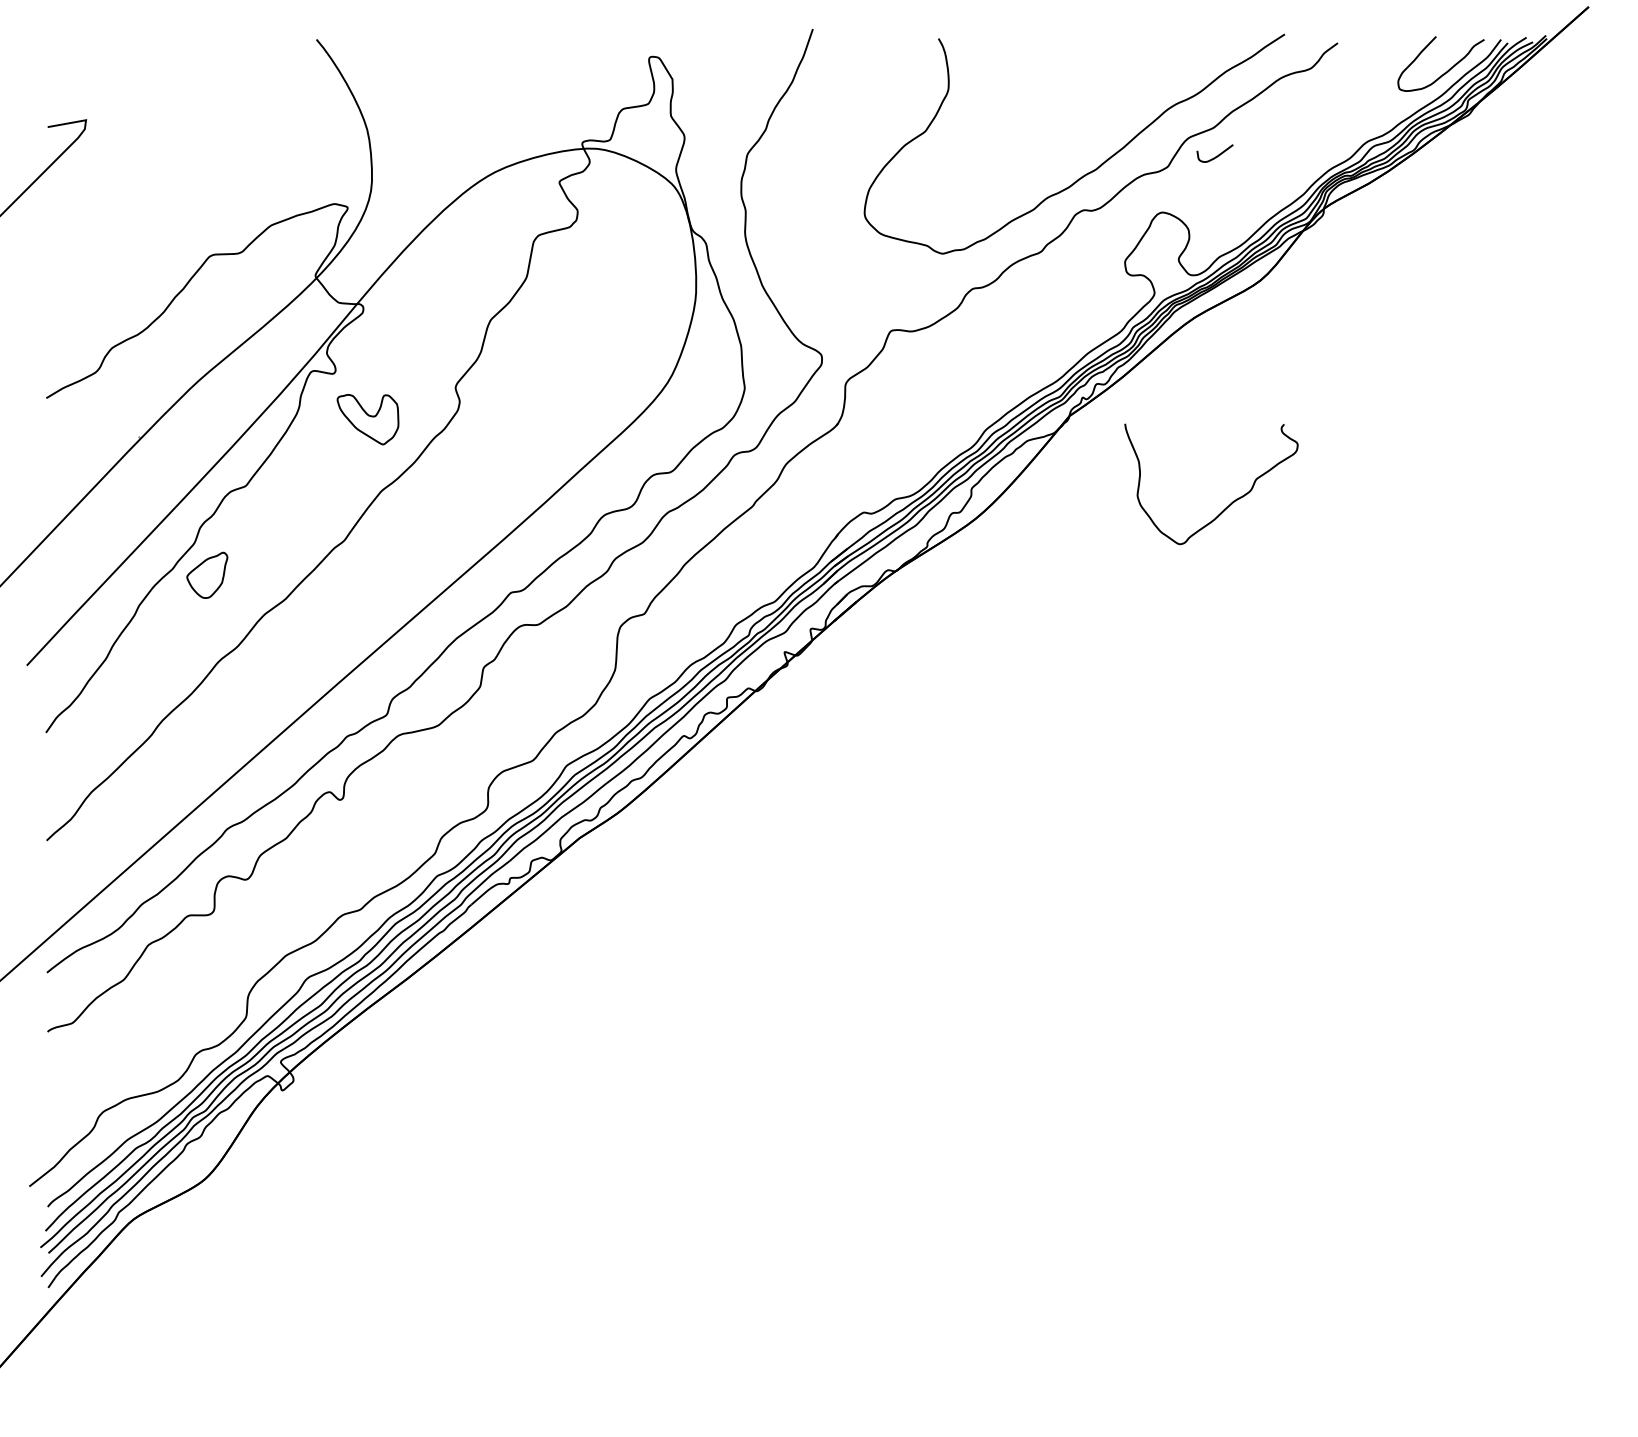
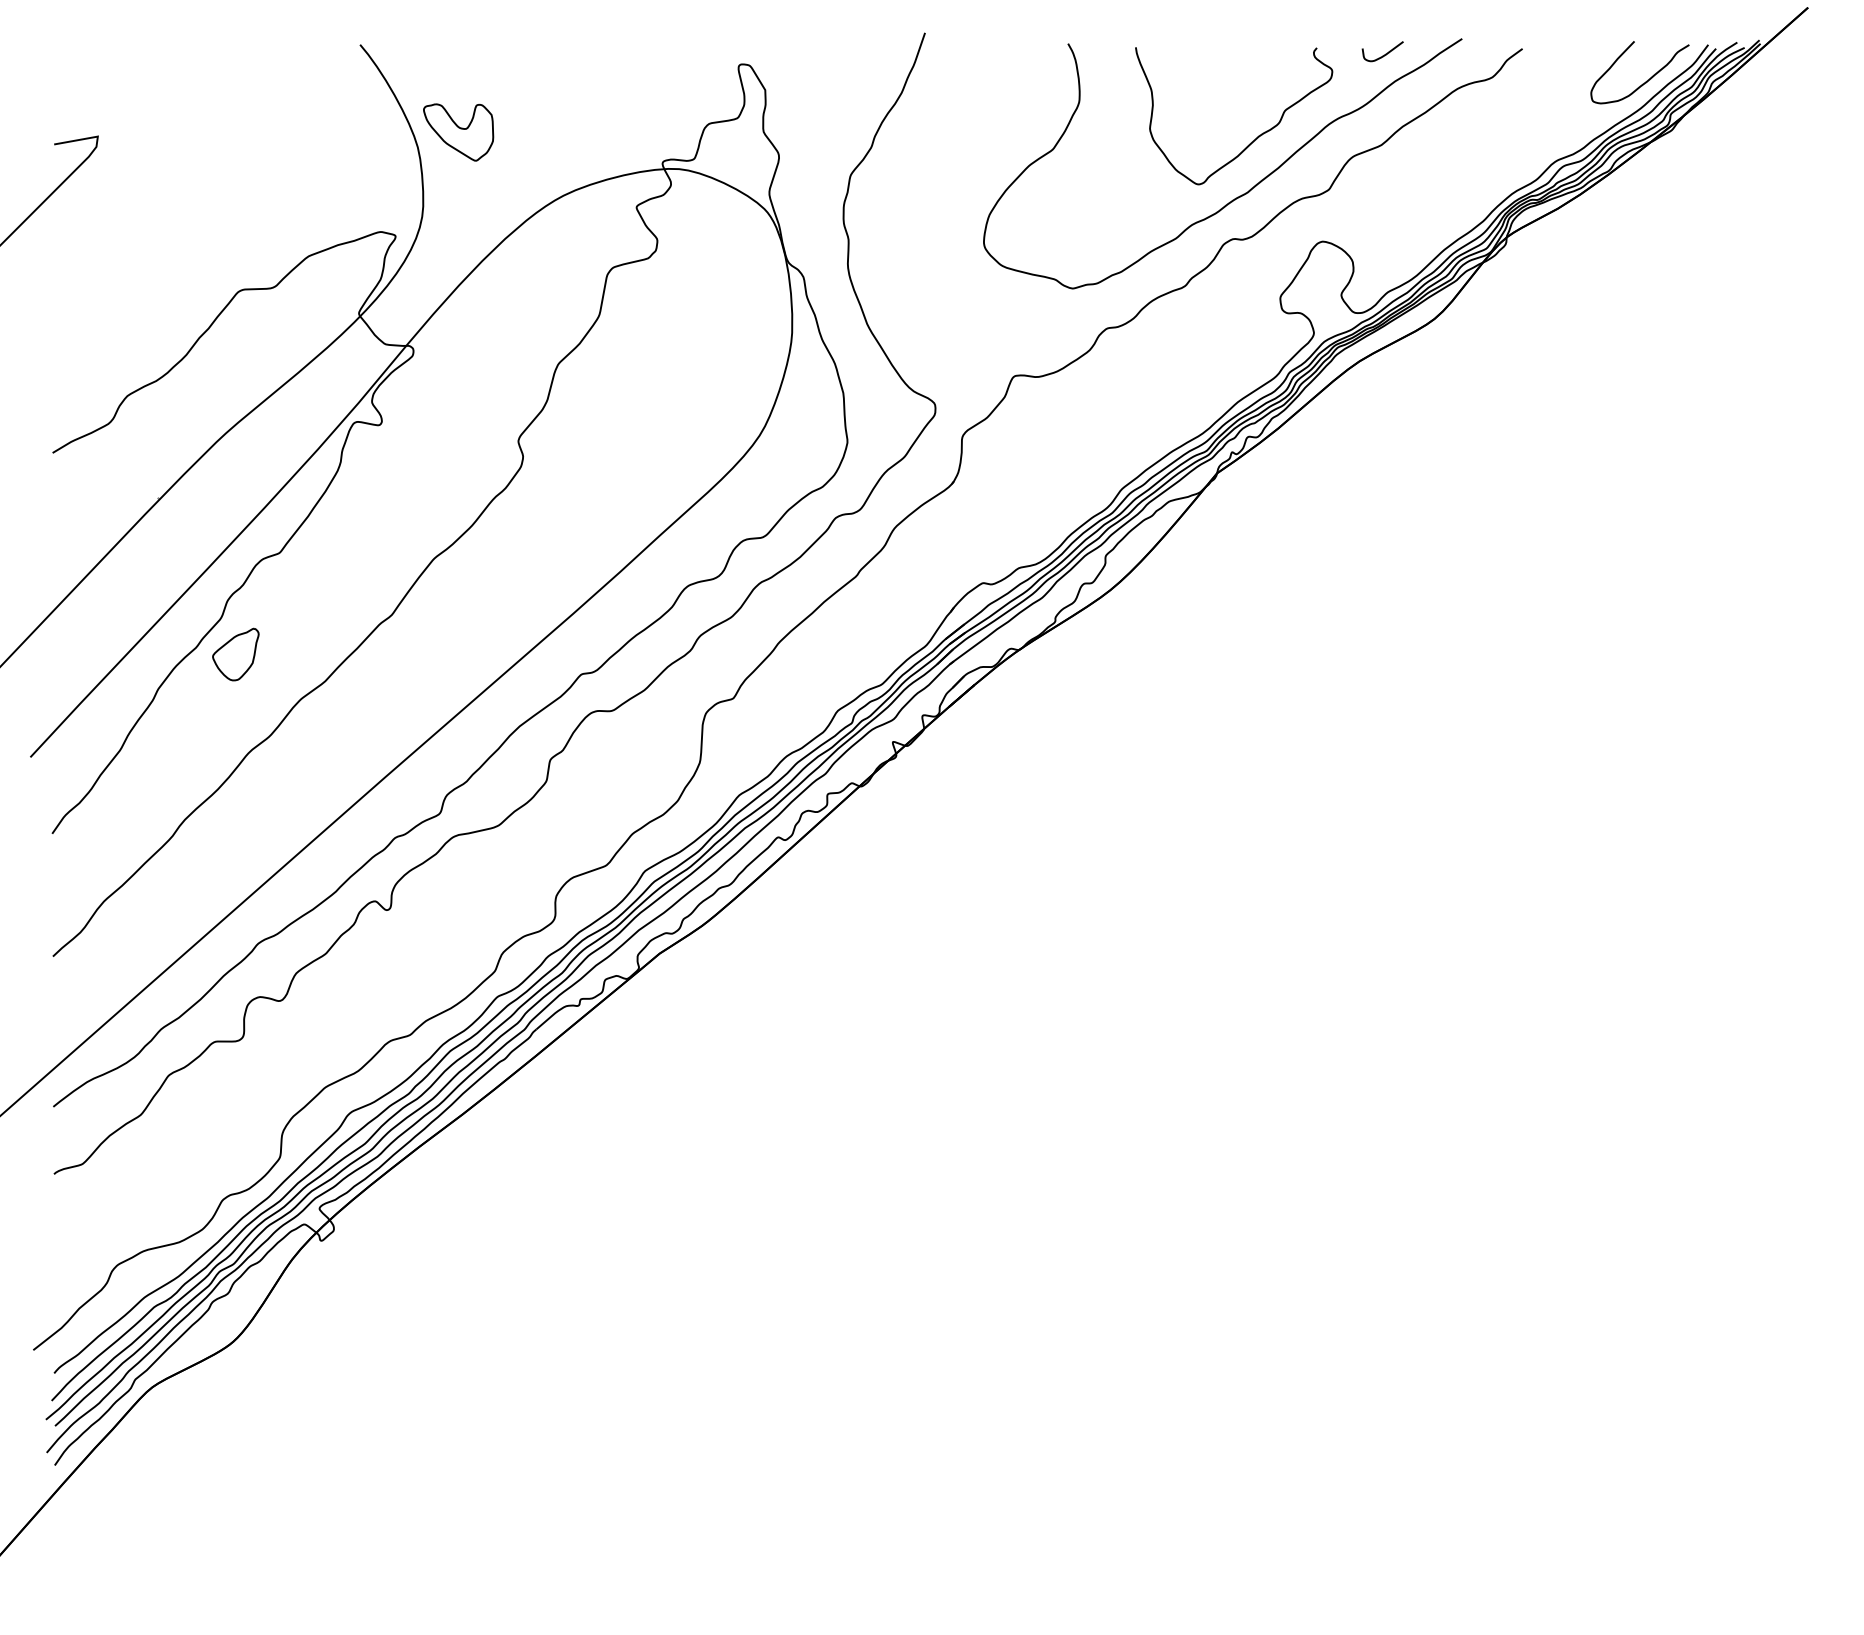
curve: (1216, 155) -> (1384, 53), moved
part: (367, 419) -> (457, 132), moved
curve: (1230, 503) -> (1255, 138), moved

